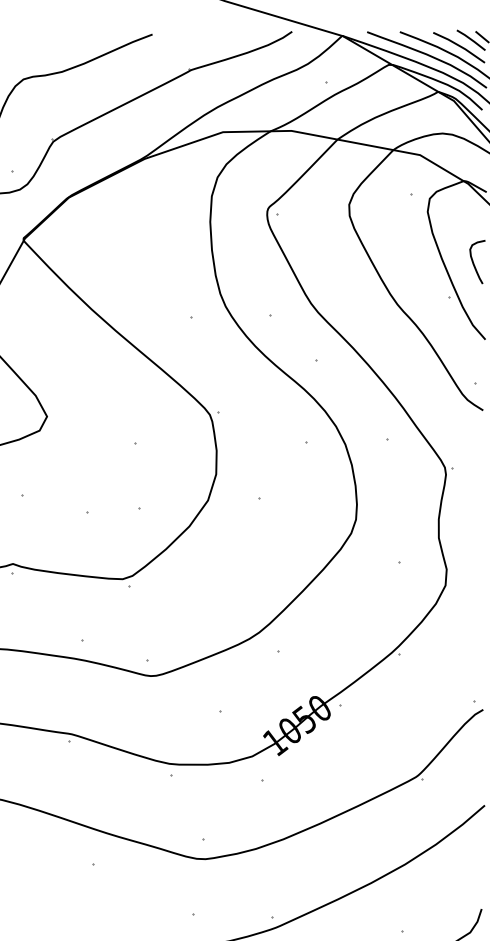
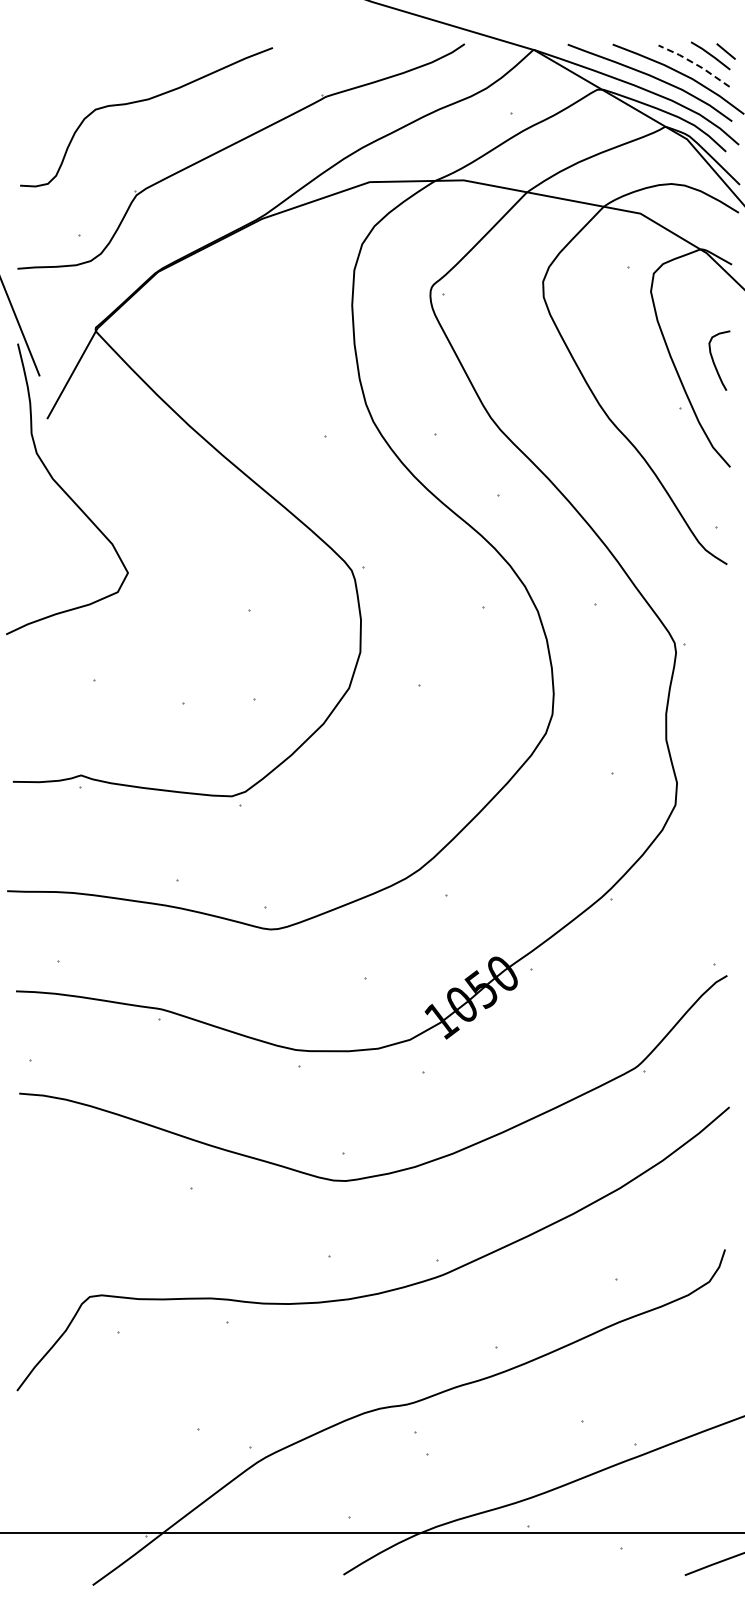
line: (459, 45) -> (694, 63), solid -> dashed

